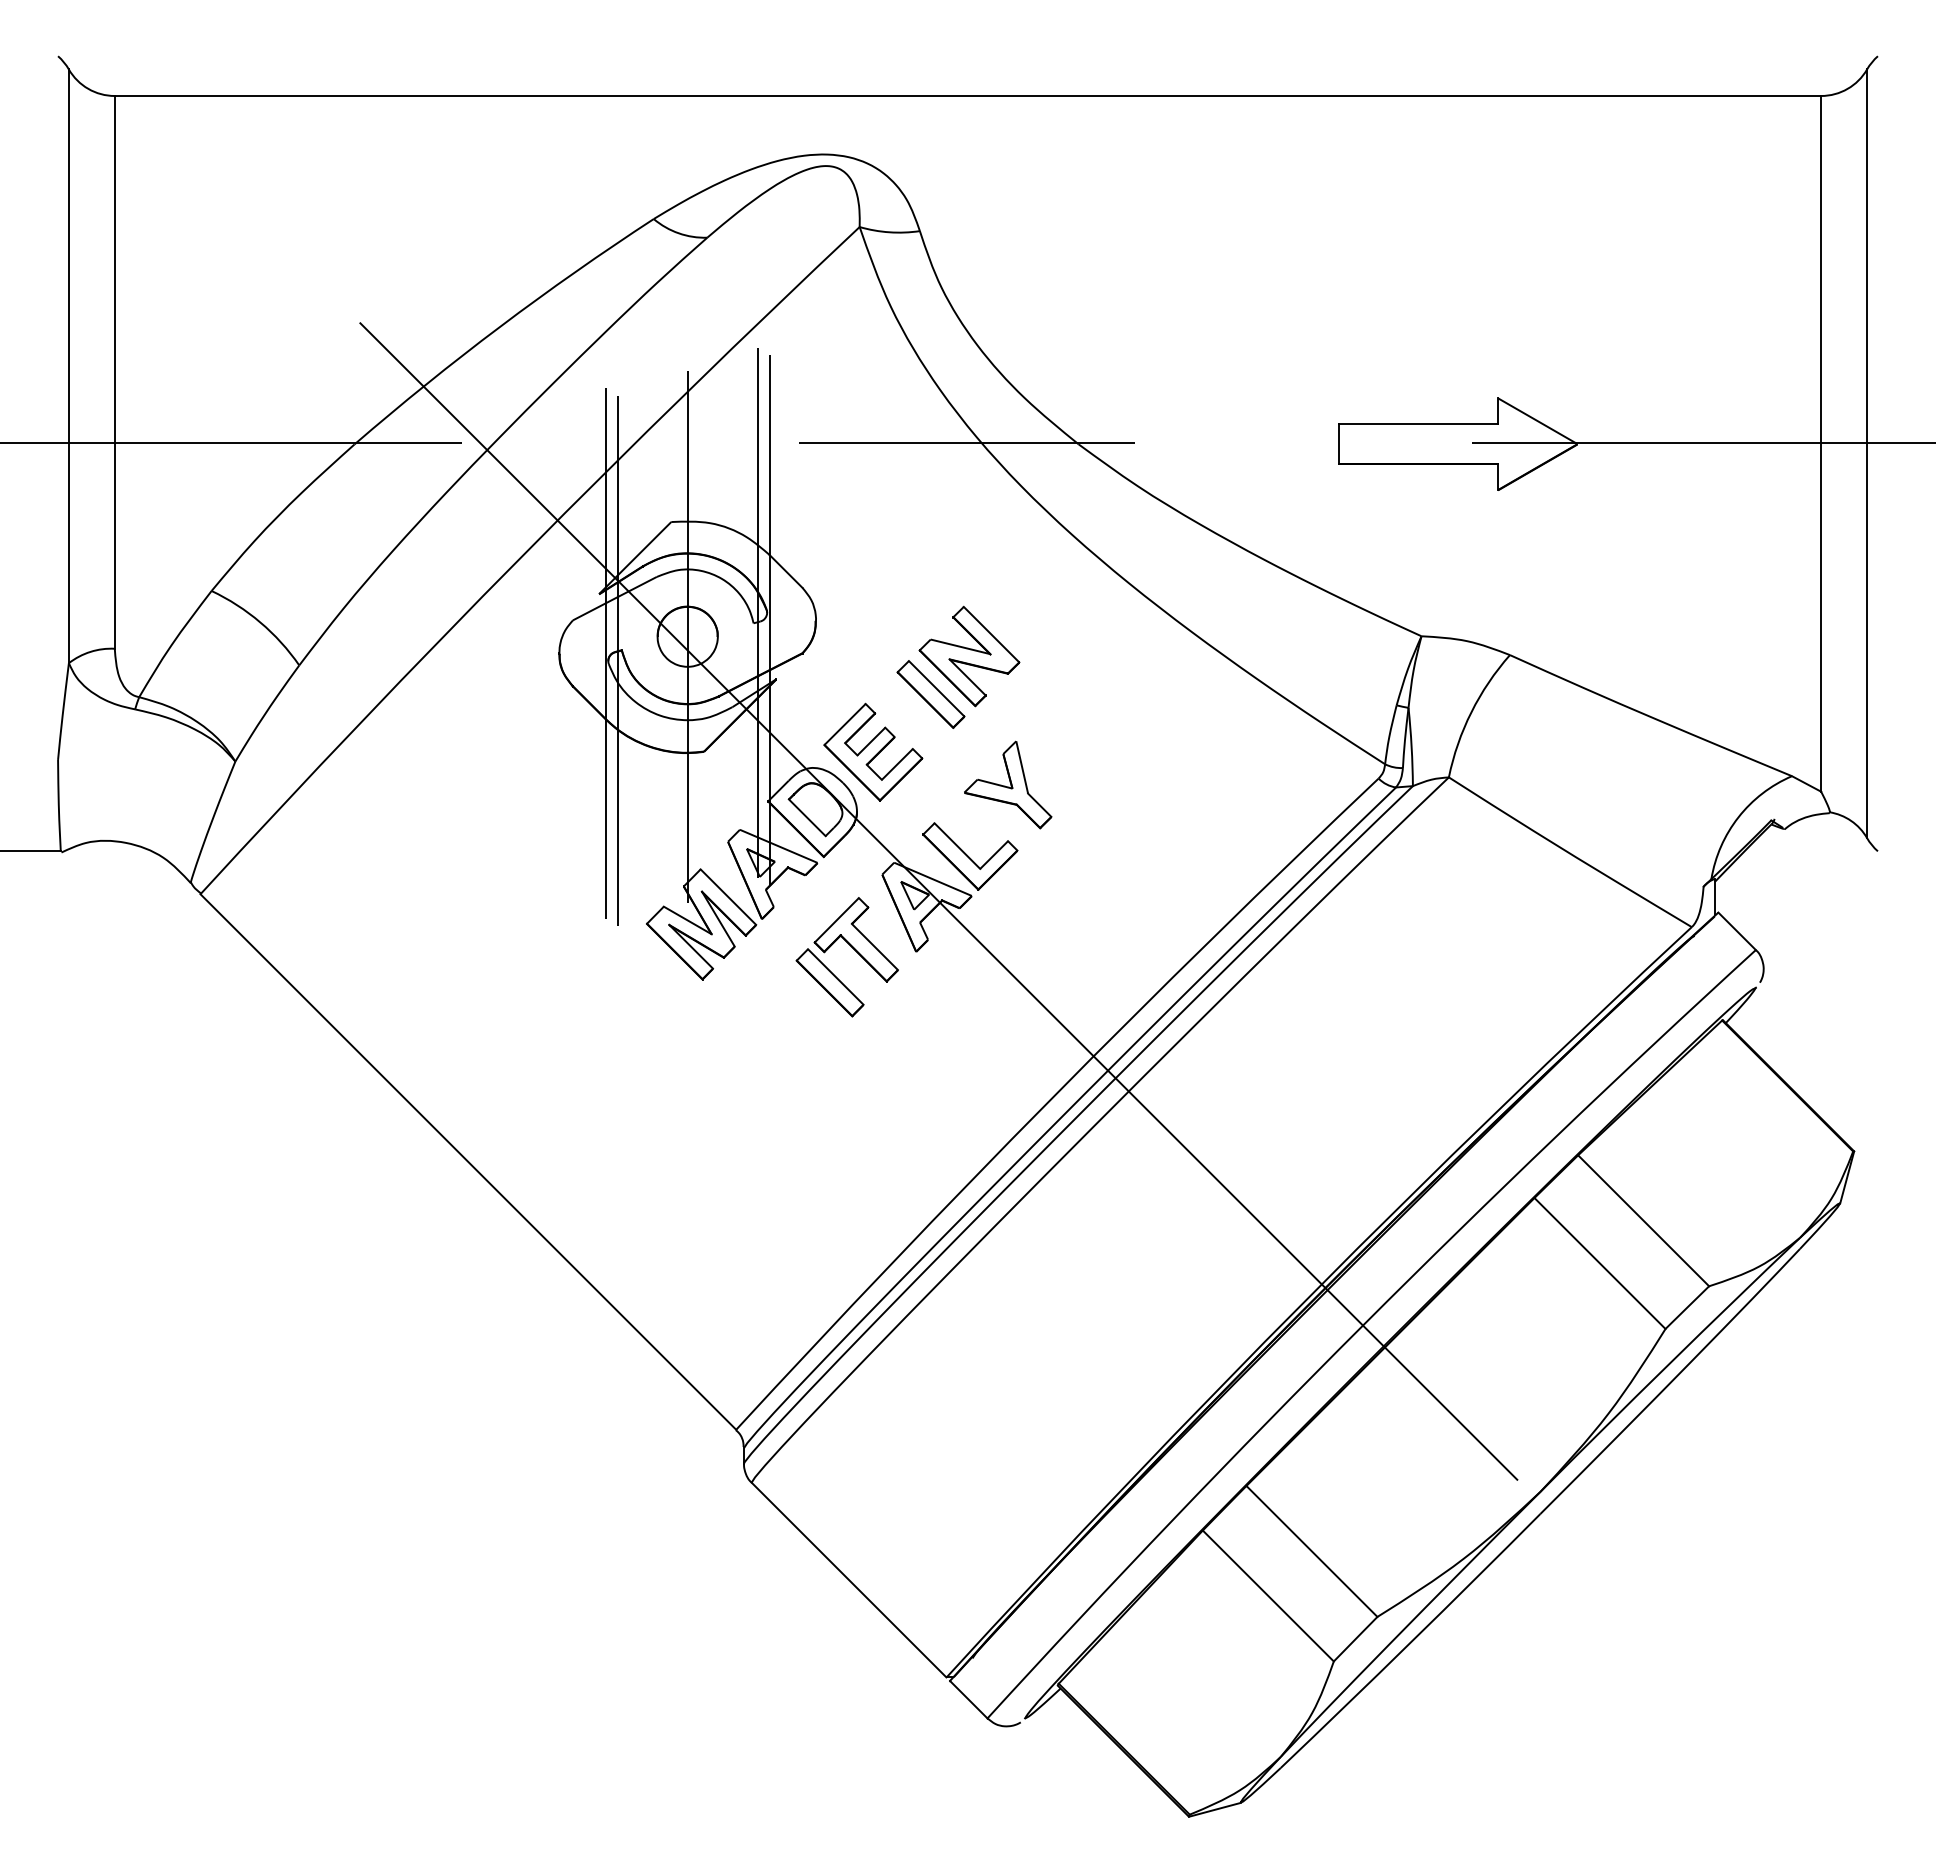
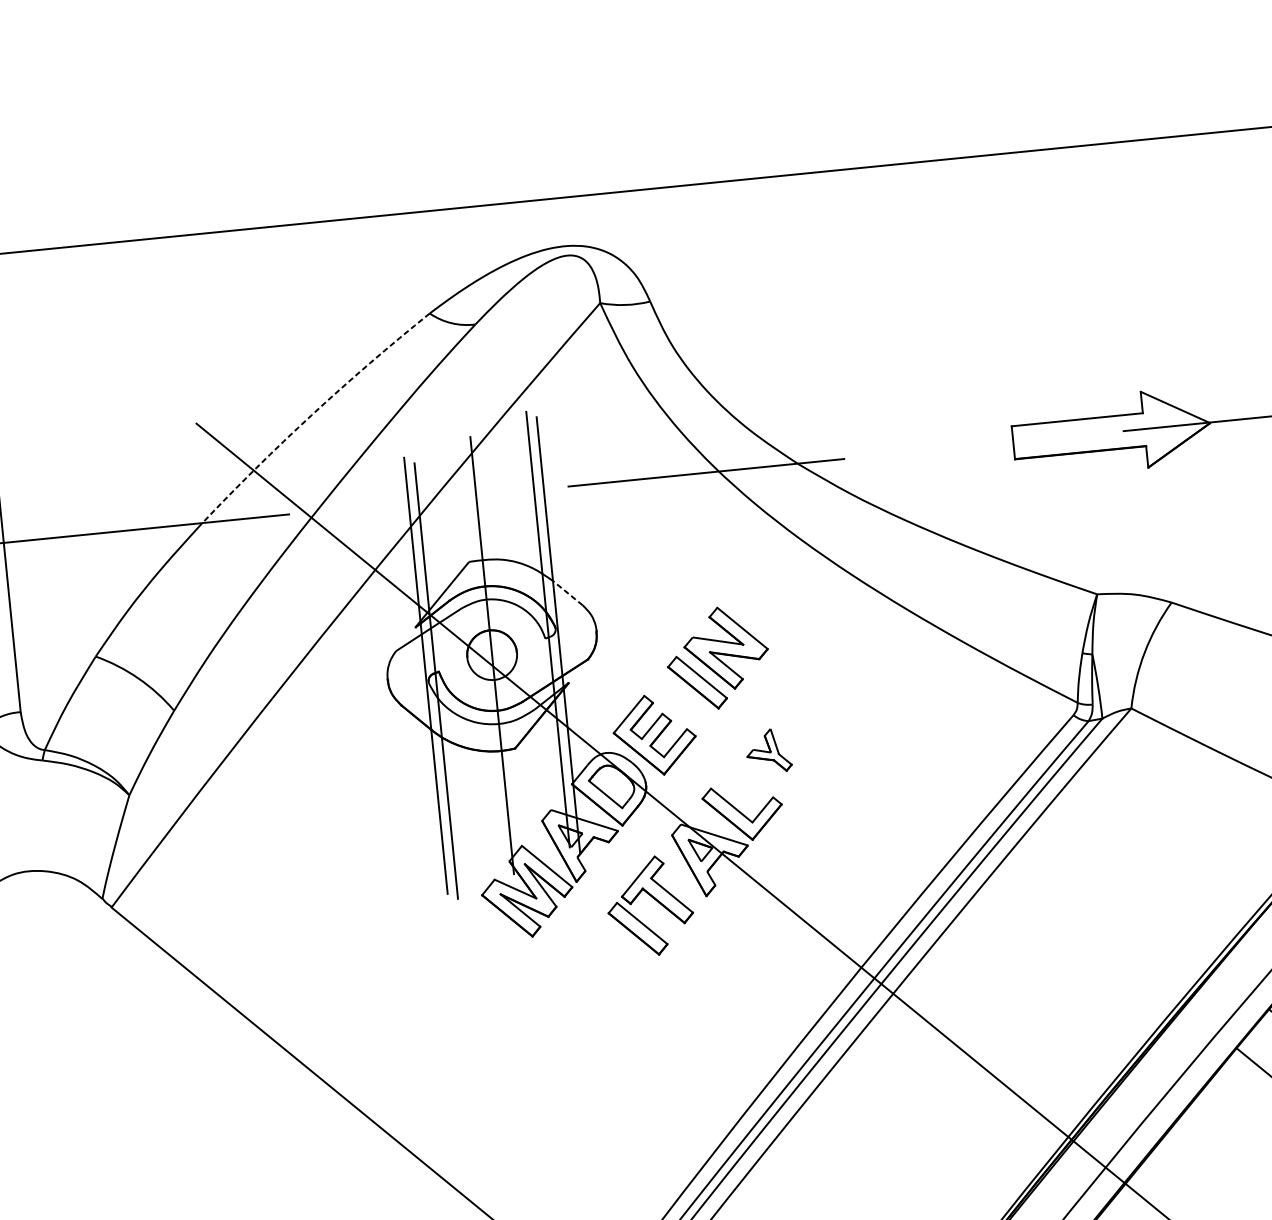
arc: (500, 326) -> (312, 414), solid -> dashed
line: (785, 571) -> (567, 593), solid -> dashed
part: (1008, 784) -> (768, 750), size x0.6

